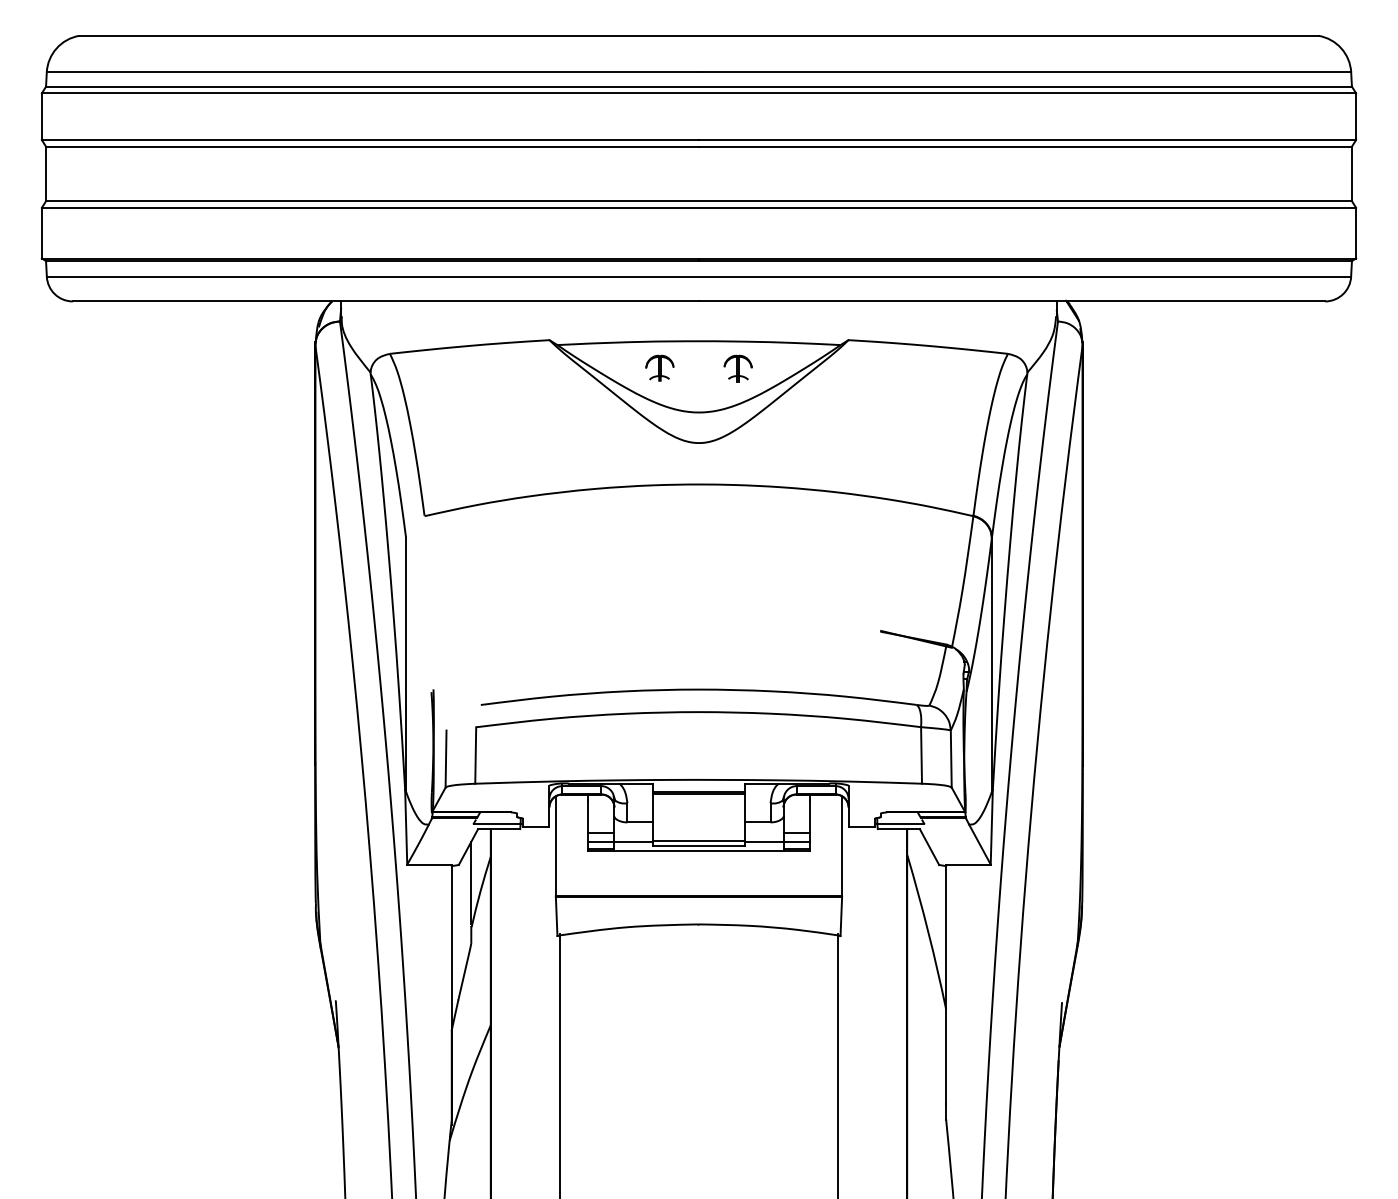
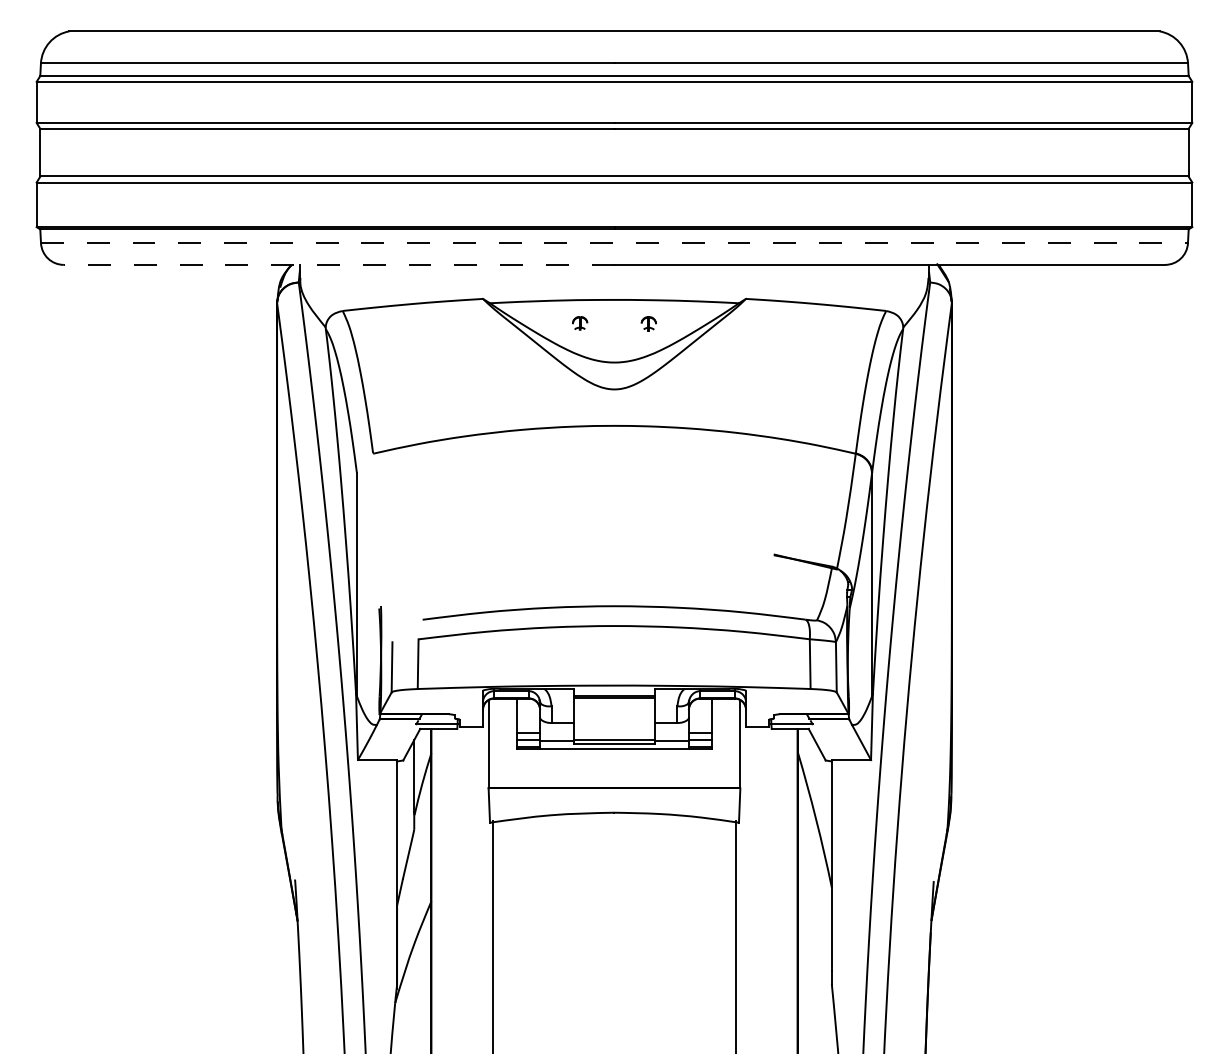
line: (699, 276) -> (614, 242), solid -> dashed
line: (385, 301) -> (338, 264), solid -> dashed
part: (659, 367) -> (579, 322), size x0.6
part: (737, 368) -> (648, 323), size x0.6

